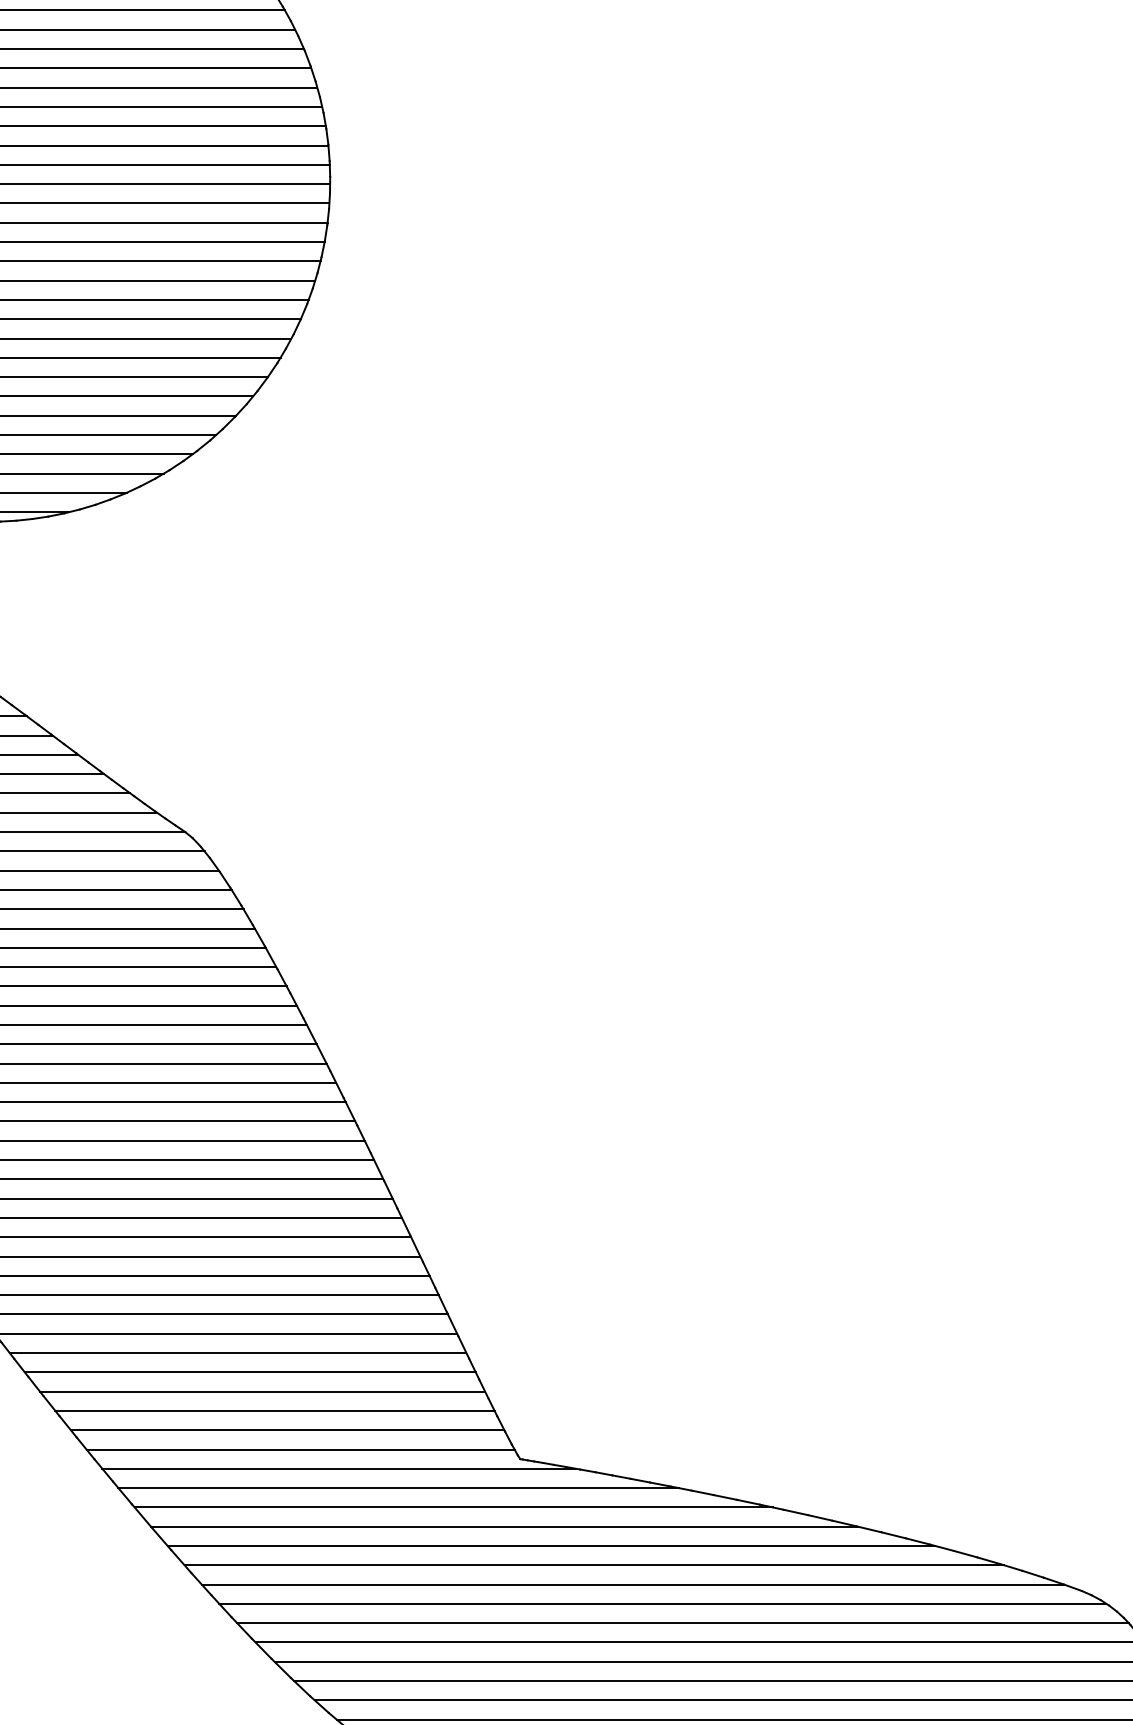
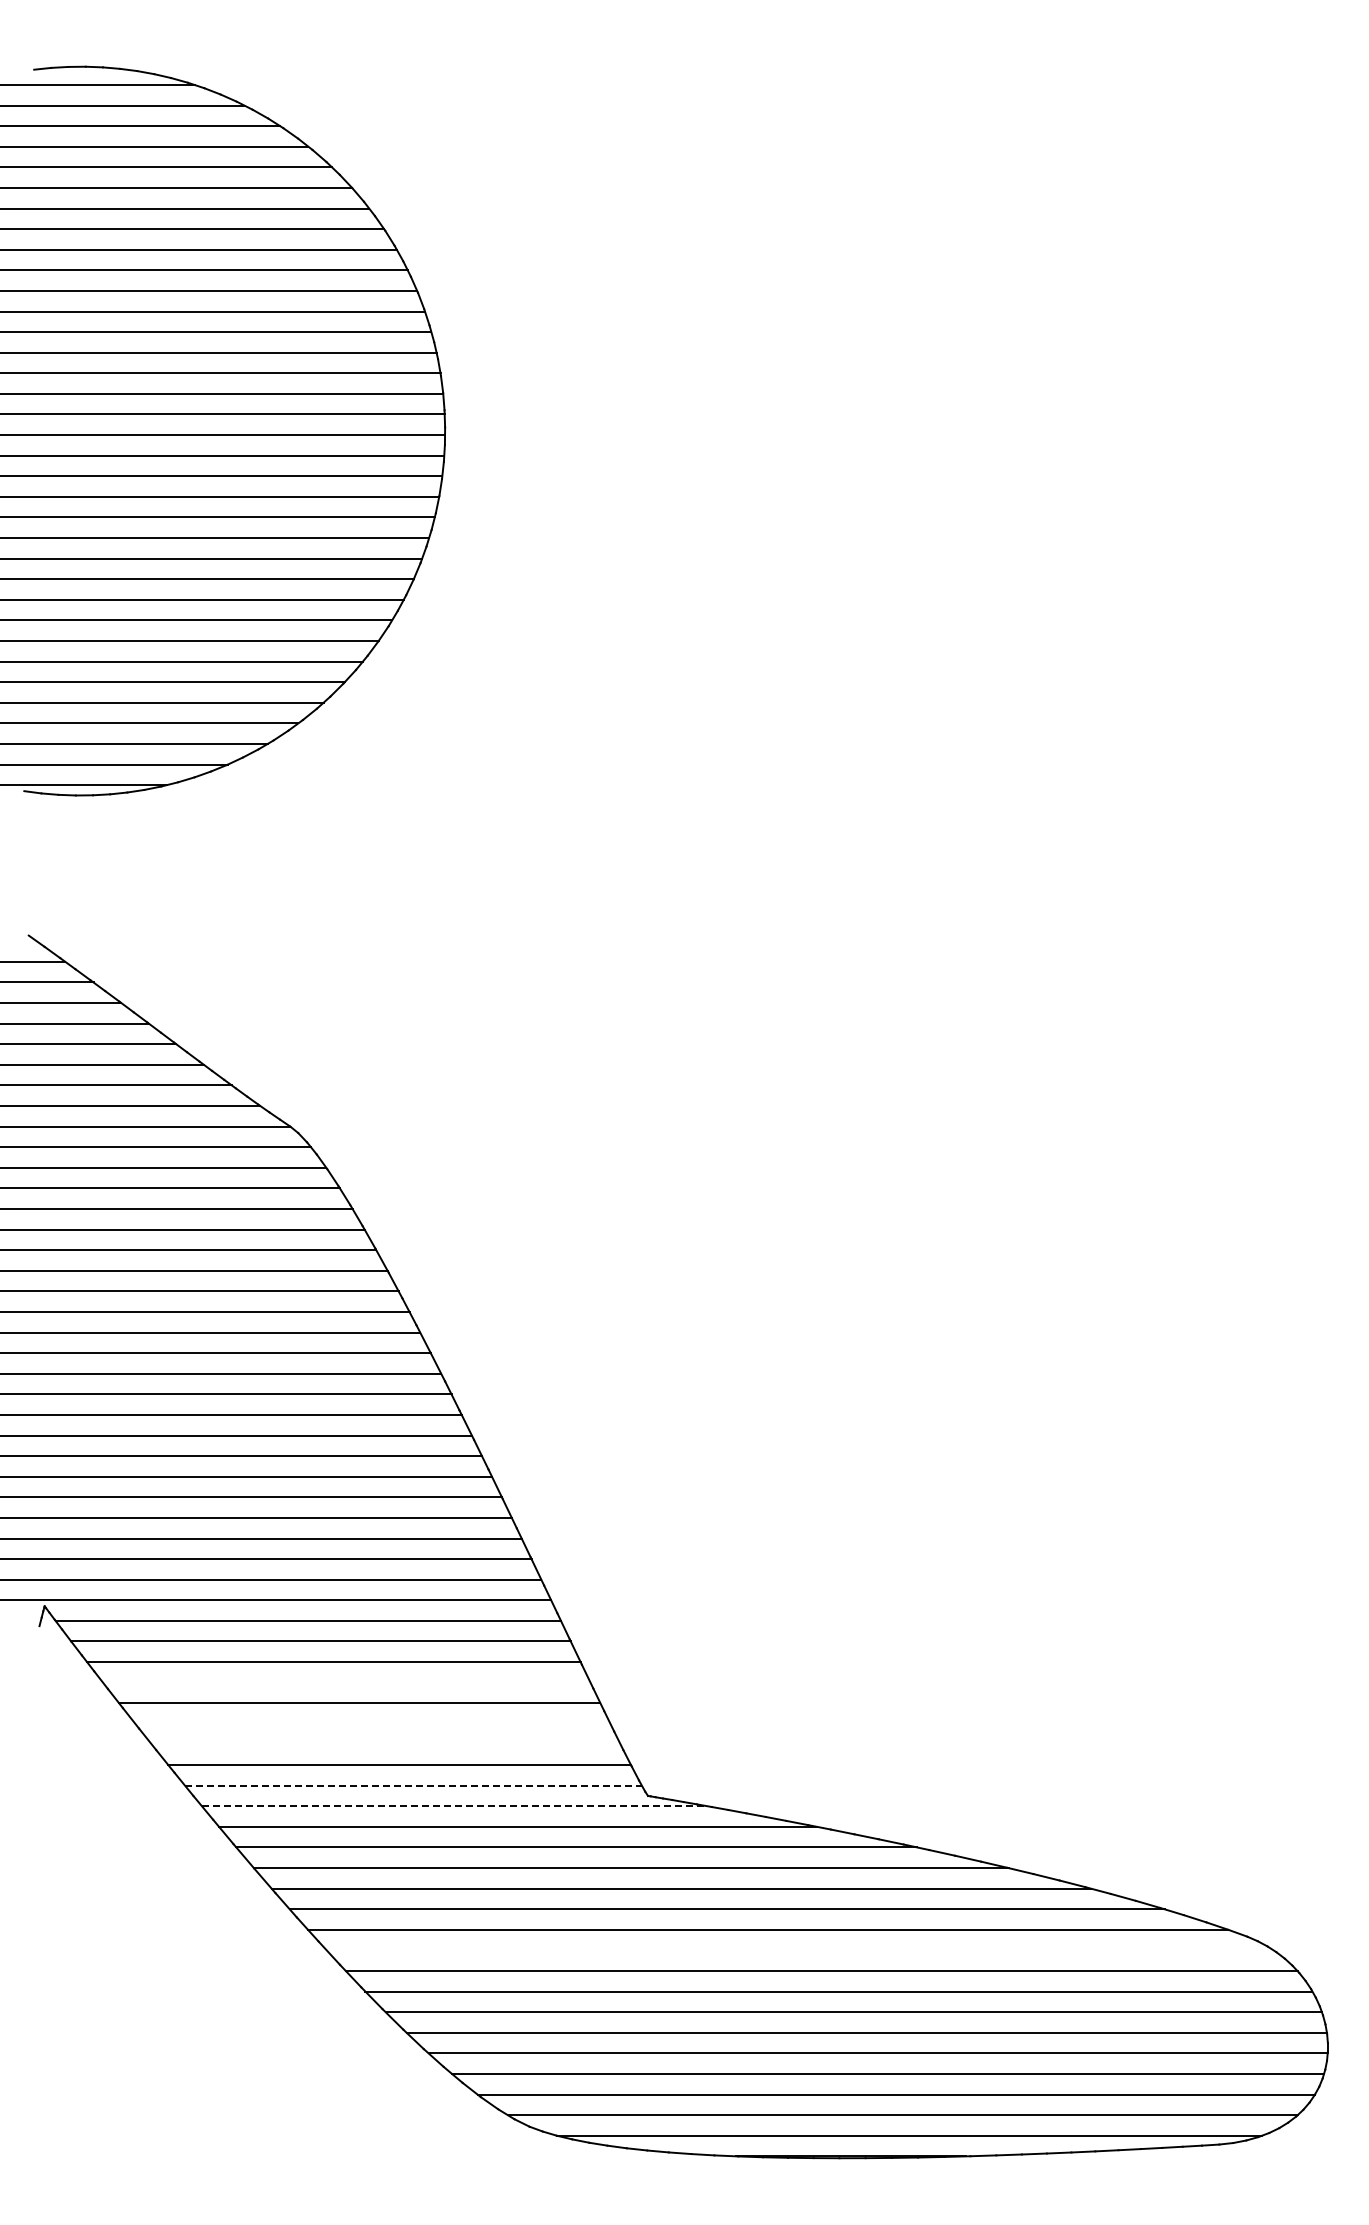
line: (237, 1352) -> (346, 1682), removed
line: (262, 1391) -> (372, 1723), removed
line: (274, 1410) -> (385, 1744), removed
line: (300, 1449) -> (413, 1785), solid -> dashed
line: (338, 1469) -> (454, 1806), solid -> dashed
line: (662, 1603) -> (799, 1950), removed

